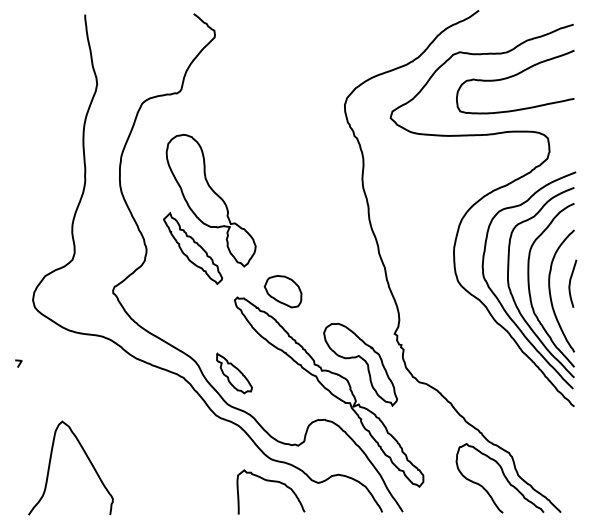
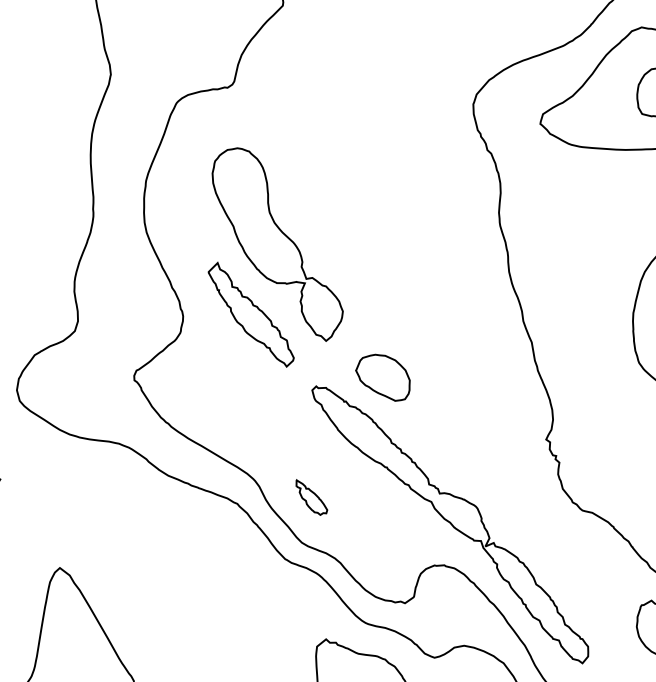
part: (360, 364) -> (496, 484), removed
part: (234, 373) -> (311, 497), size x0.6

